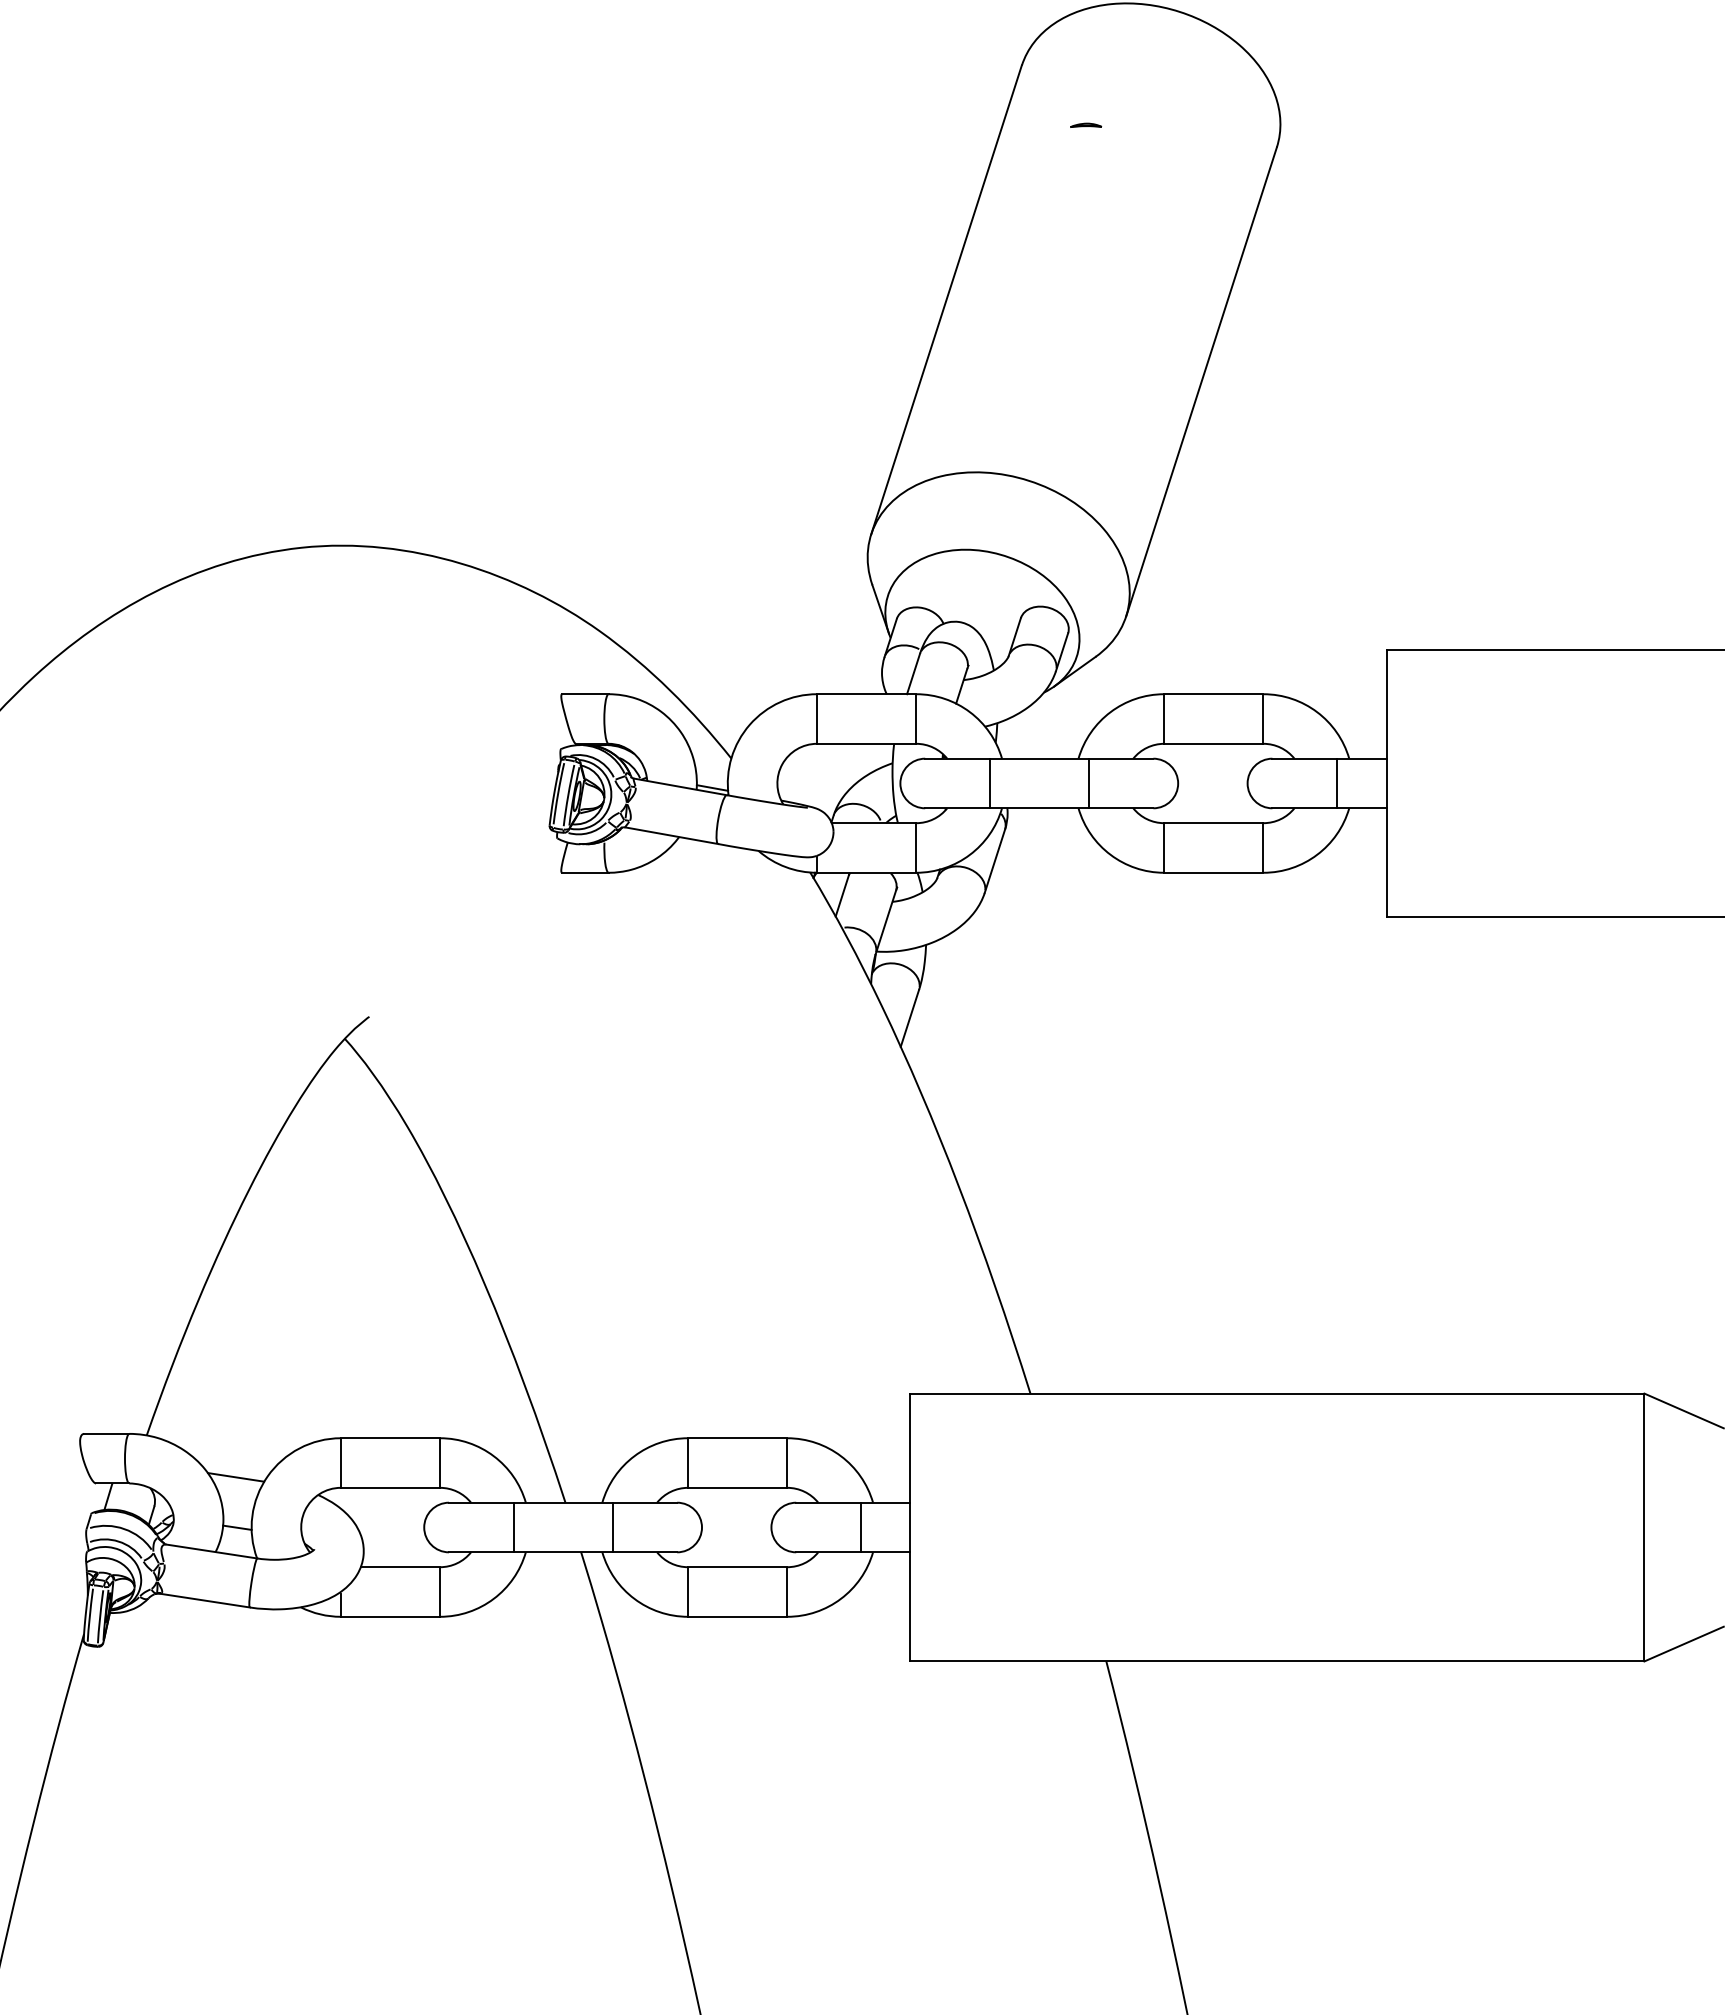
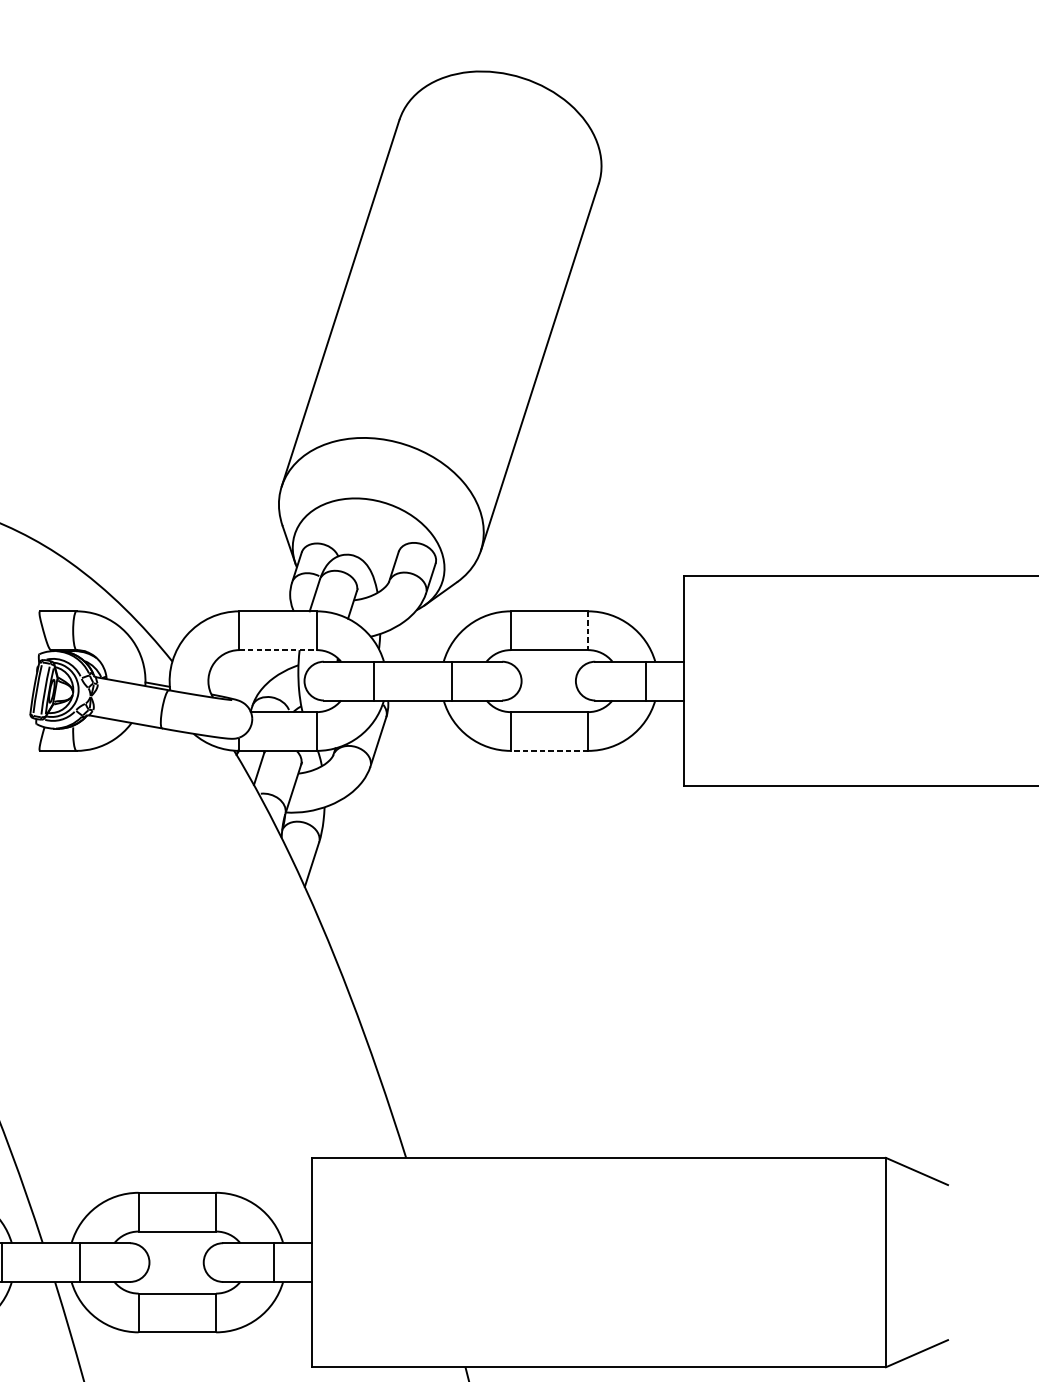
part: (1086, 124) -> (449, 166), removed
line: (1263, 719) -> (588, 631), solid -> dashed
line: (866, 743) -> (278, 649), solid -> dashed
line: (1213, 872) -> (549, 750), solid -> dashed

